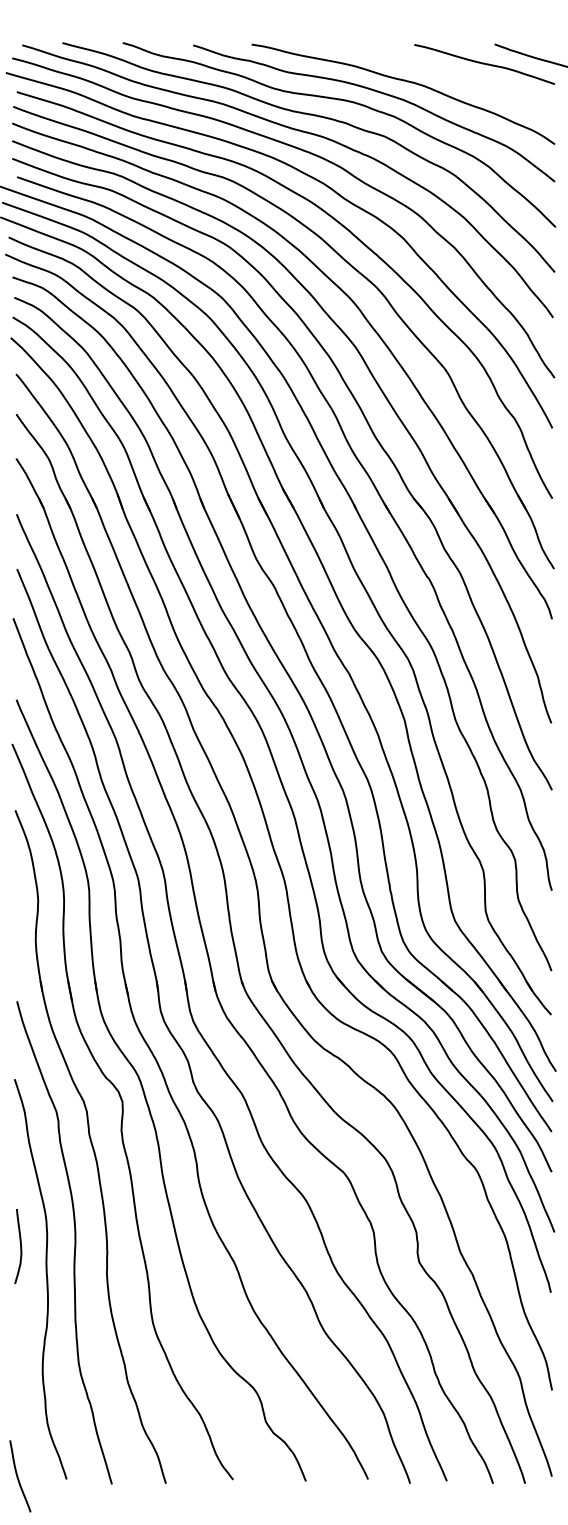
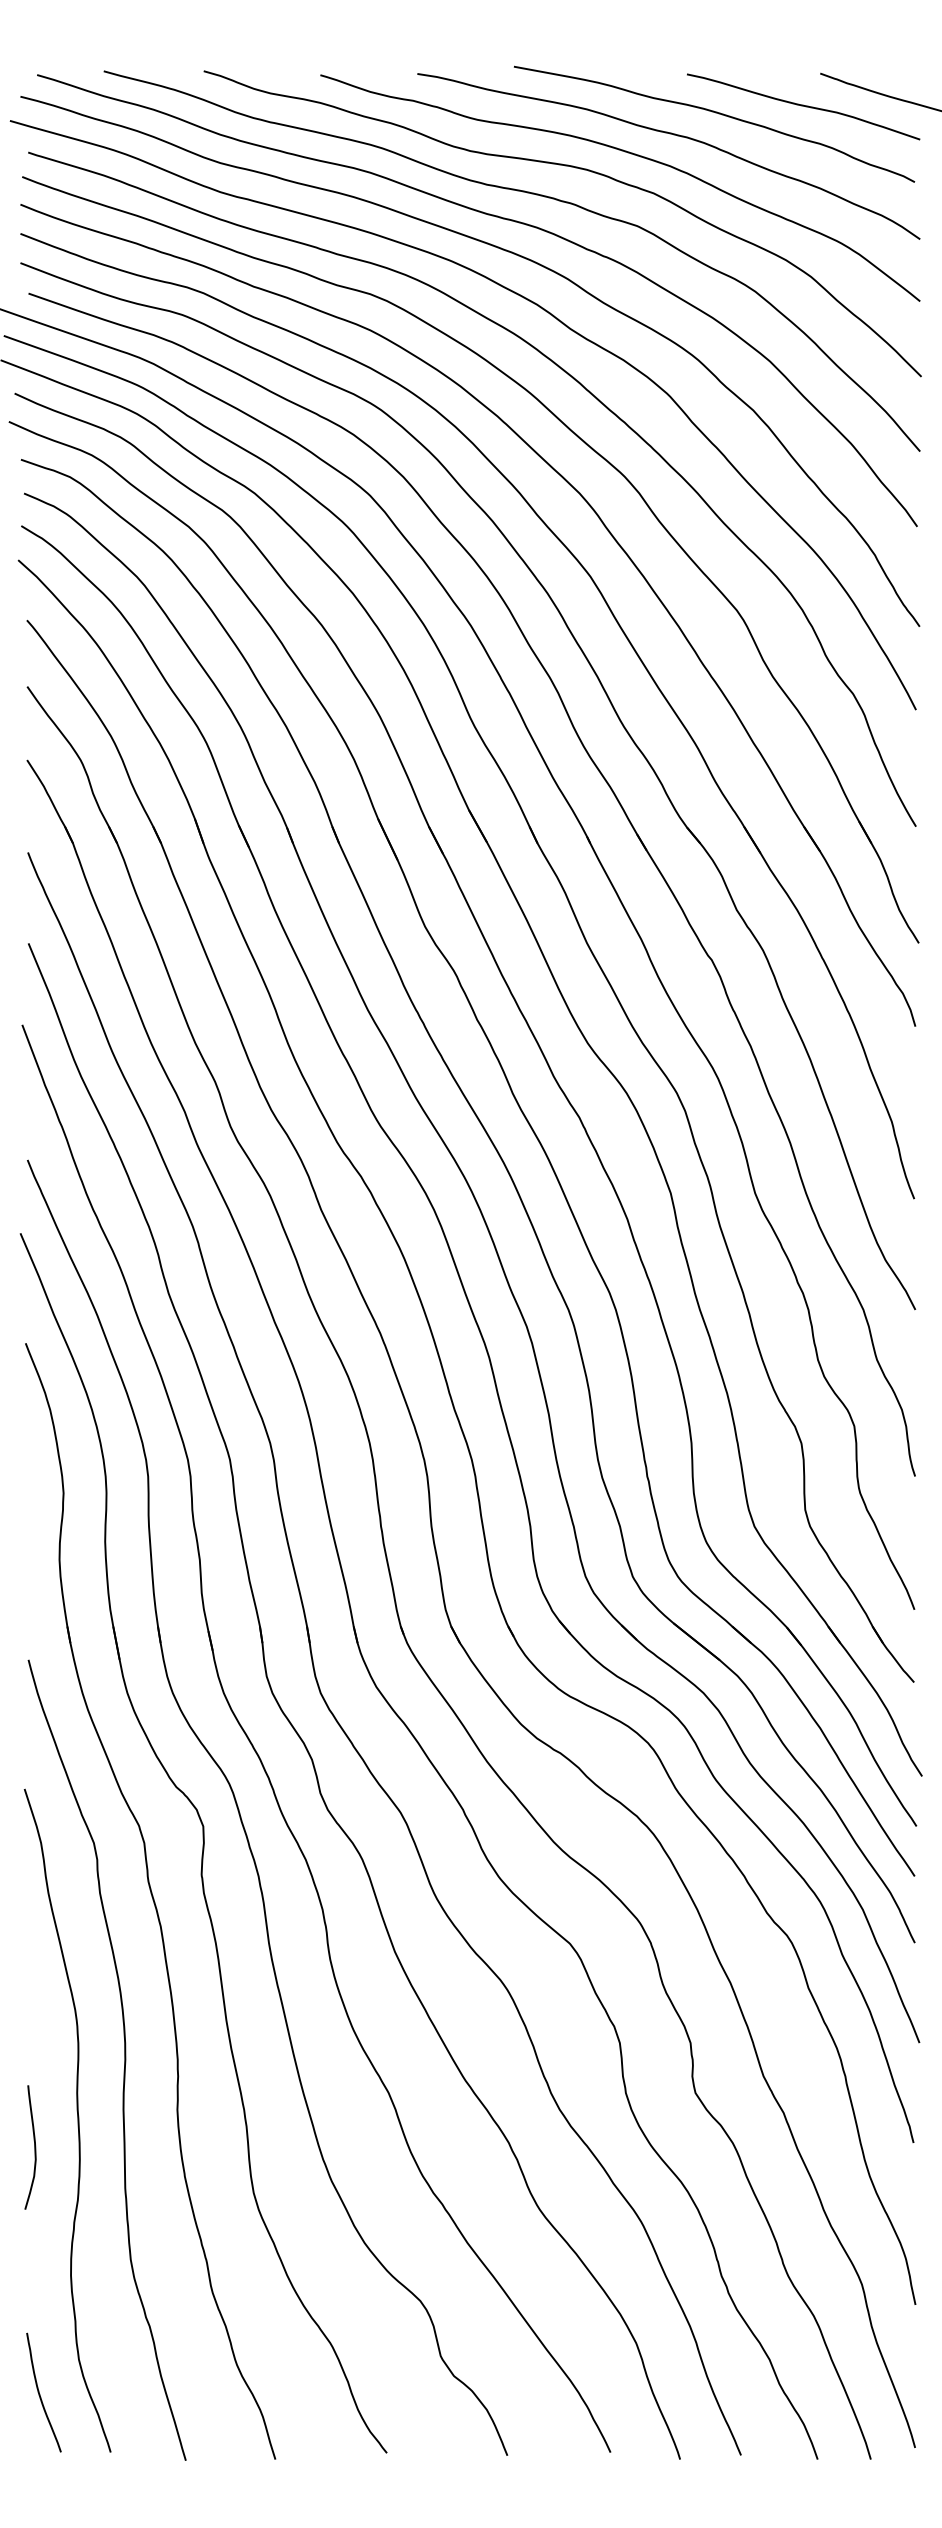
curve: (433, 69) -> (718, 115), added
curve: (20, 1246) -> (34, 2147), moved
curve: (18, 1476) -> (40, 2392), moved

